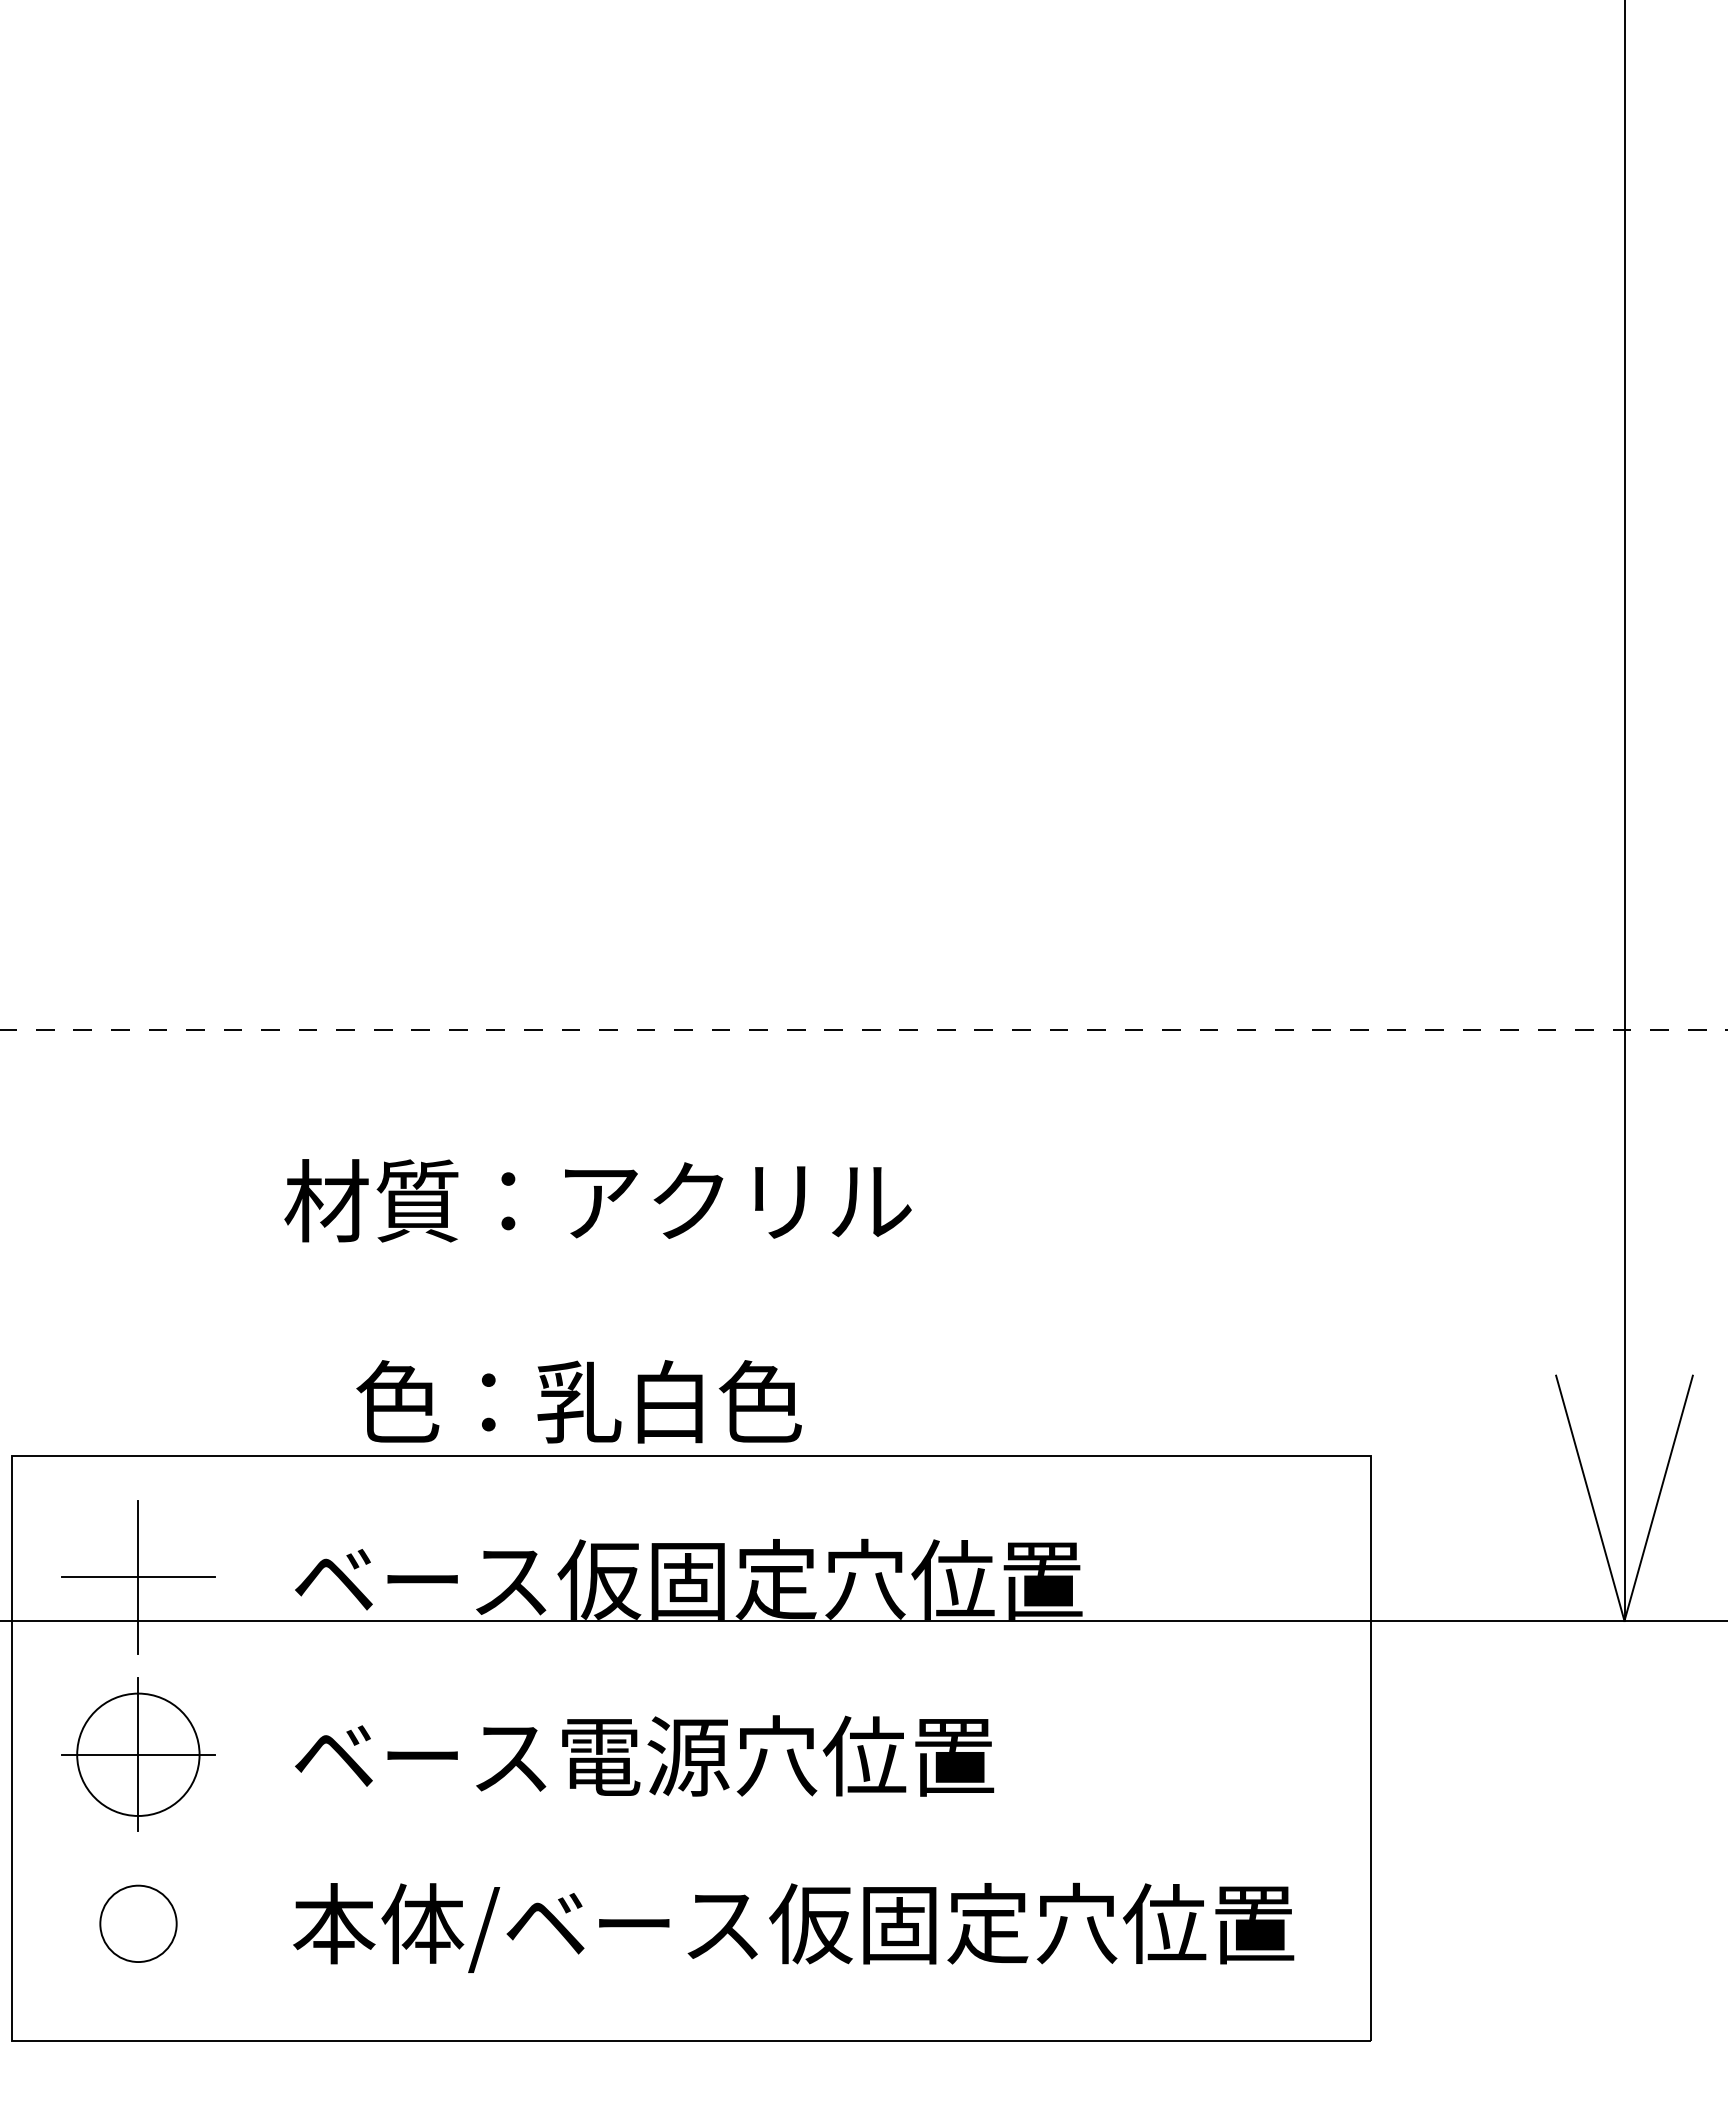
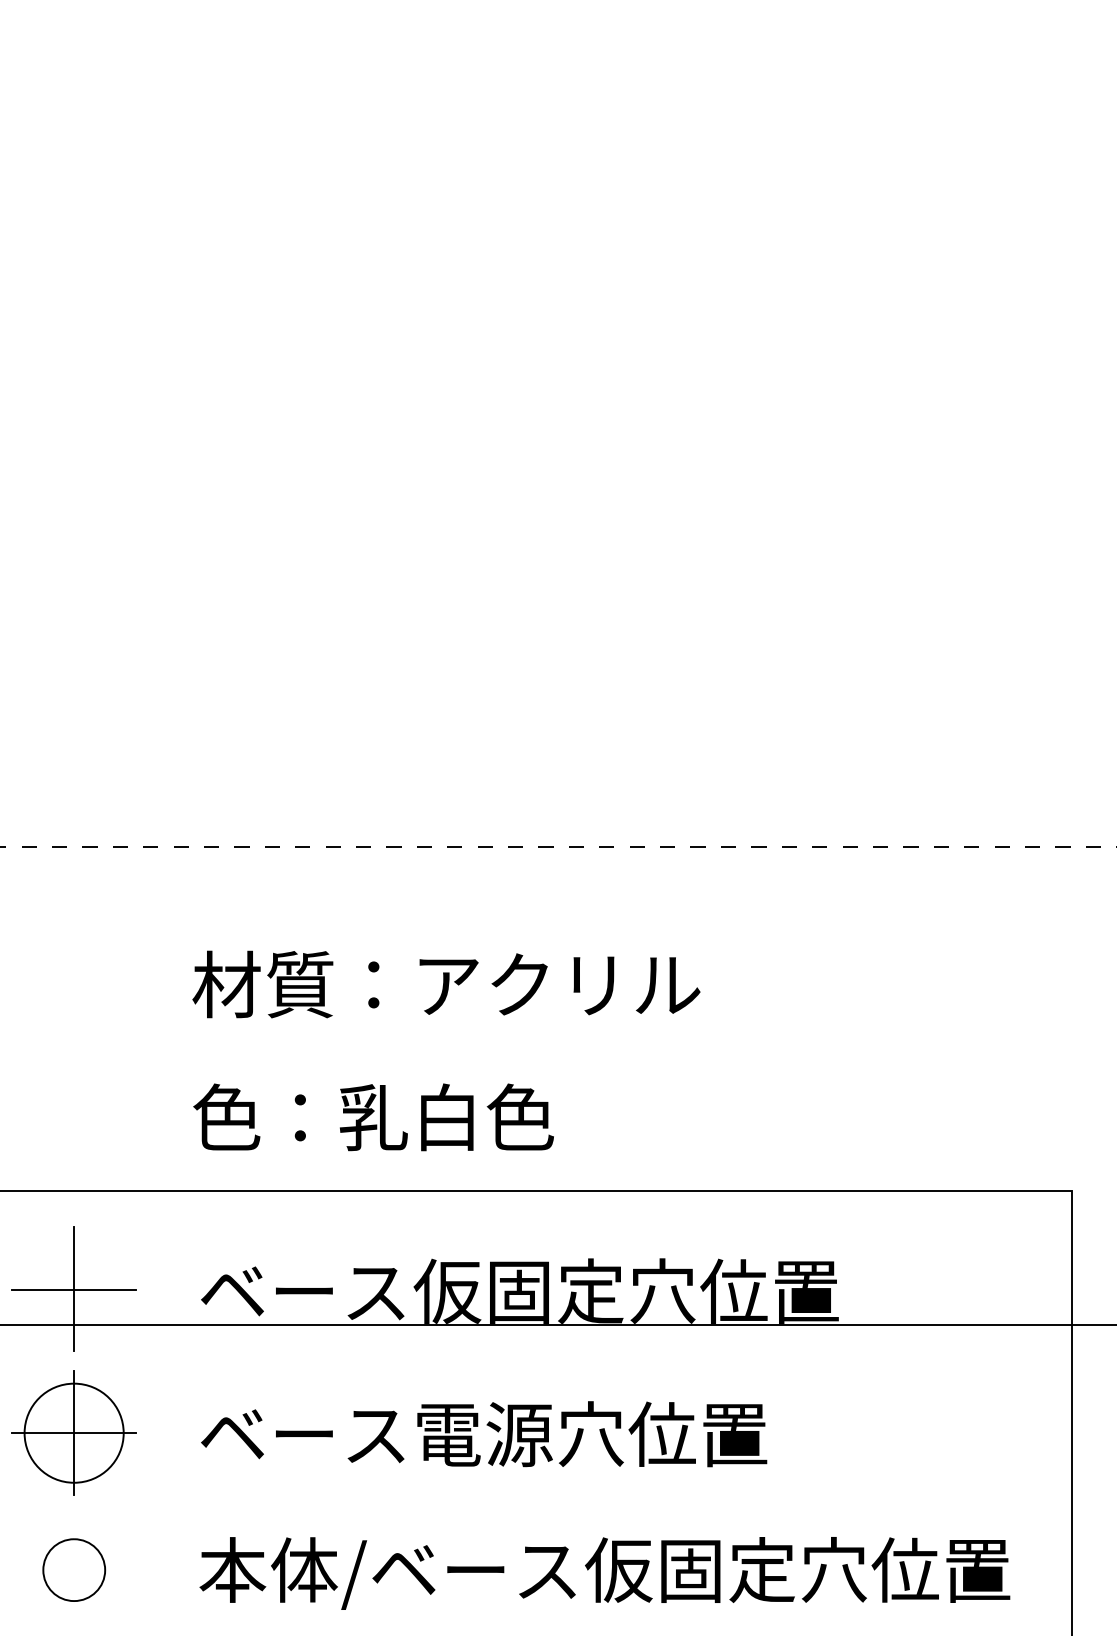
text: (578, 1401) -> (373, 1117), moved

